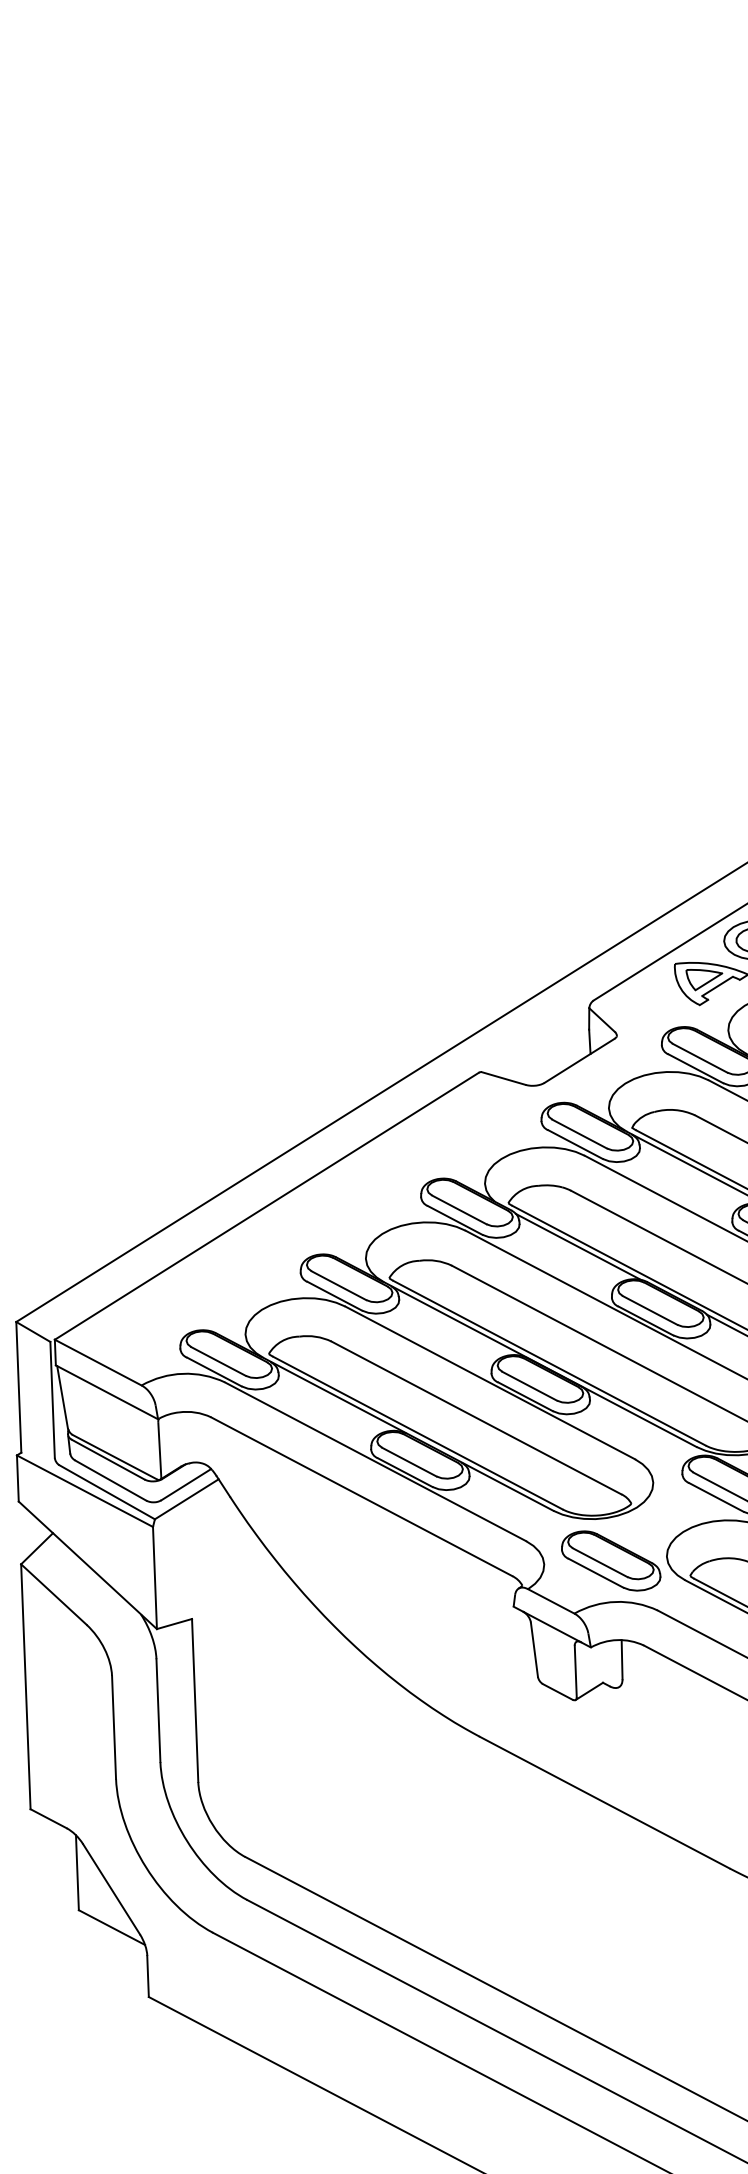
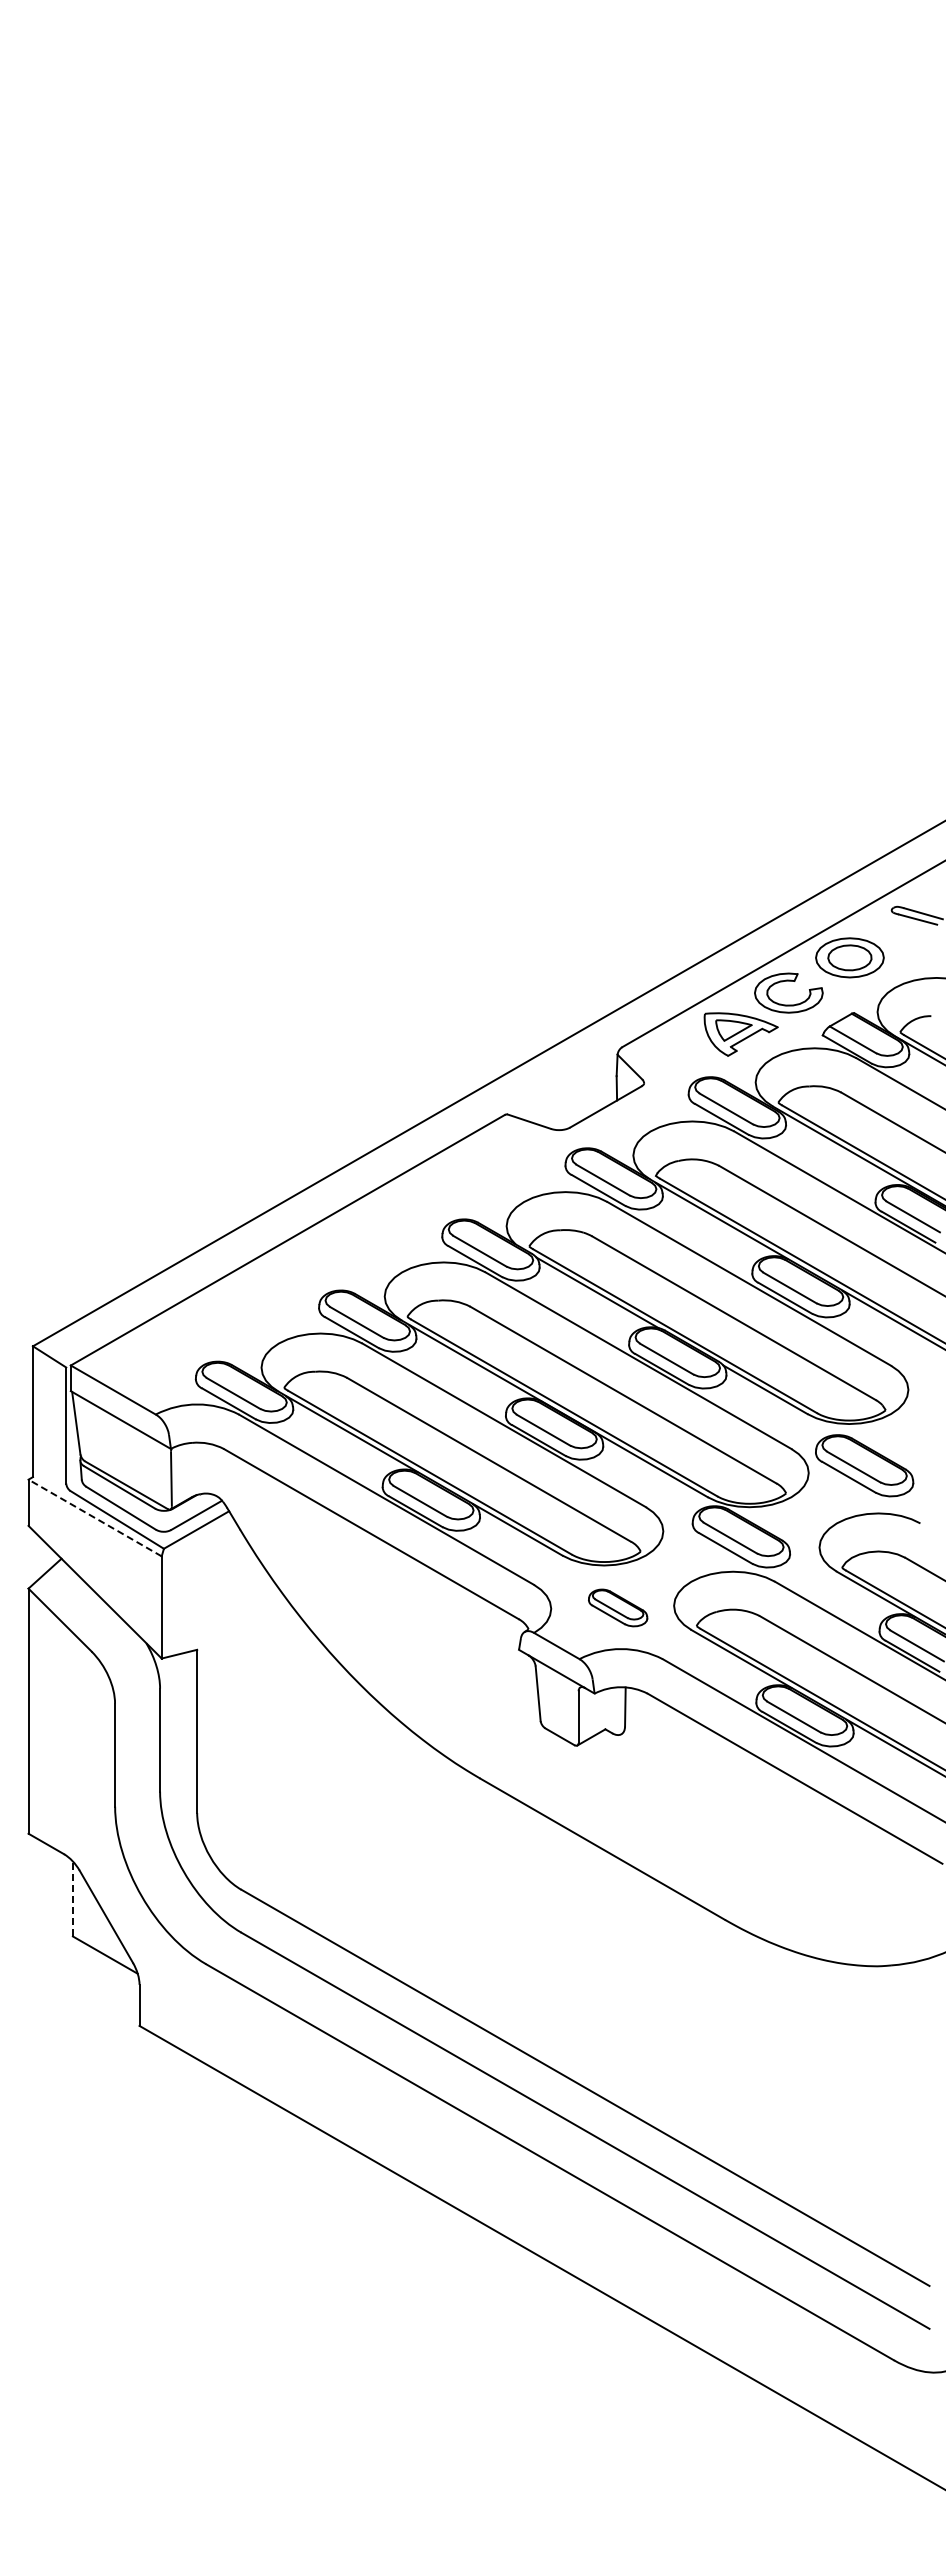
line: (85, 1491) -> (95, 1518), solid -> dashed
part: (610, 1560) -> (617, 1607), size x0.6
line: (76, 1872) -> (72, 1898), solid -> dashed

